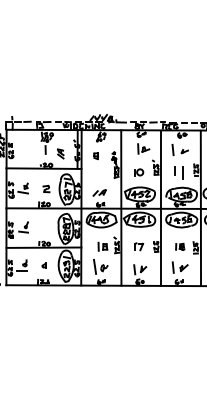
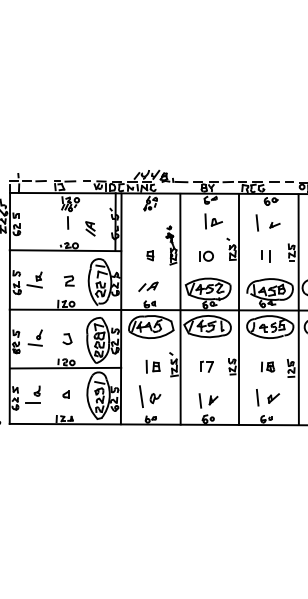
part: (95, 155) -> (149, 254), moved
part: (178, 172) -> (265, 256), size x0.62
part: (45, 227) -> (67, 338), added

